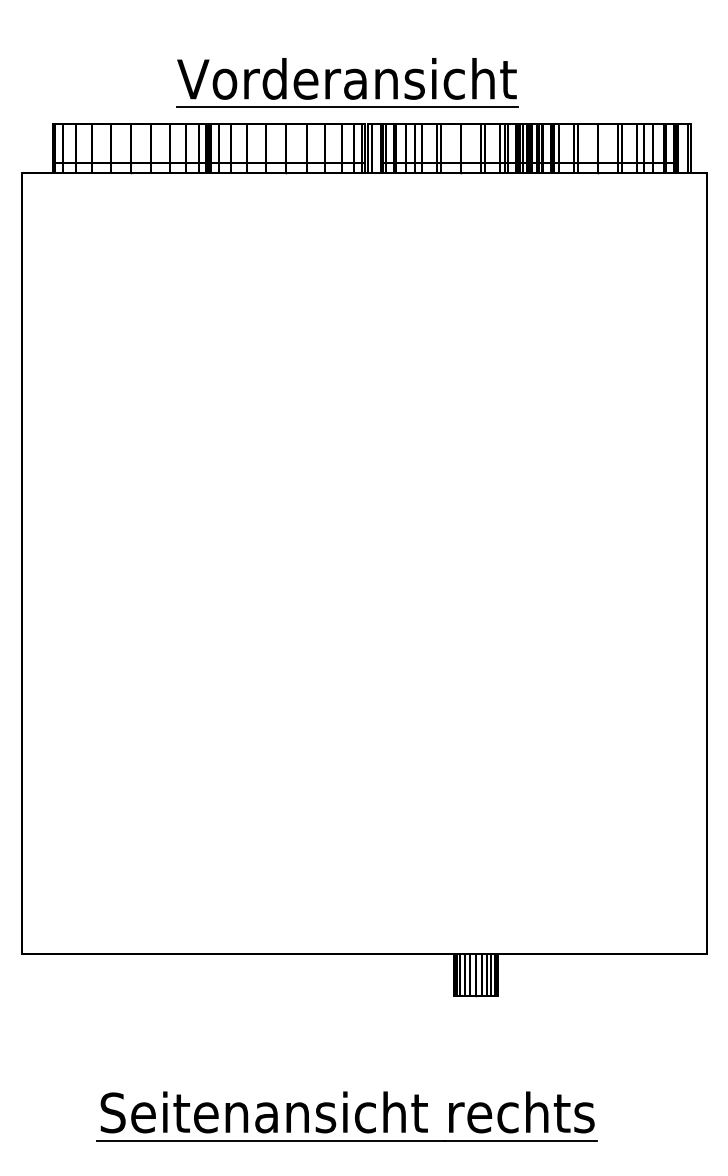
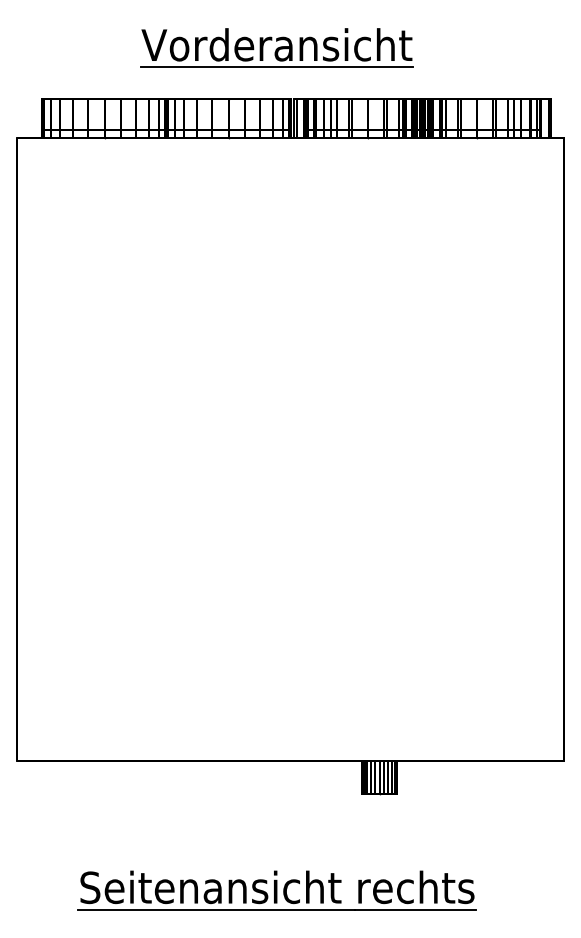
part: (346, 82) -> (276, 47), moved

